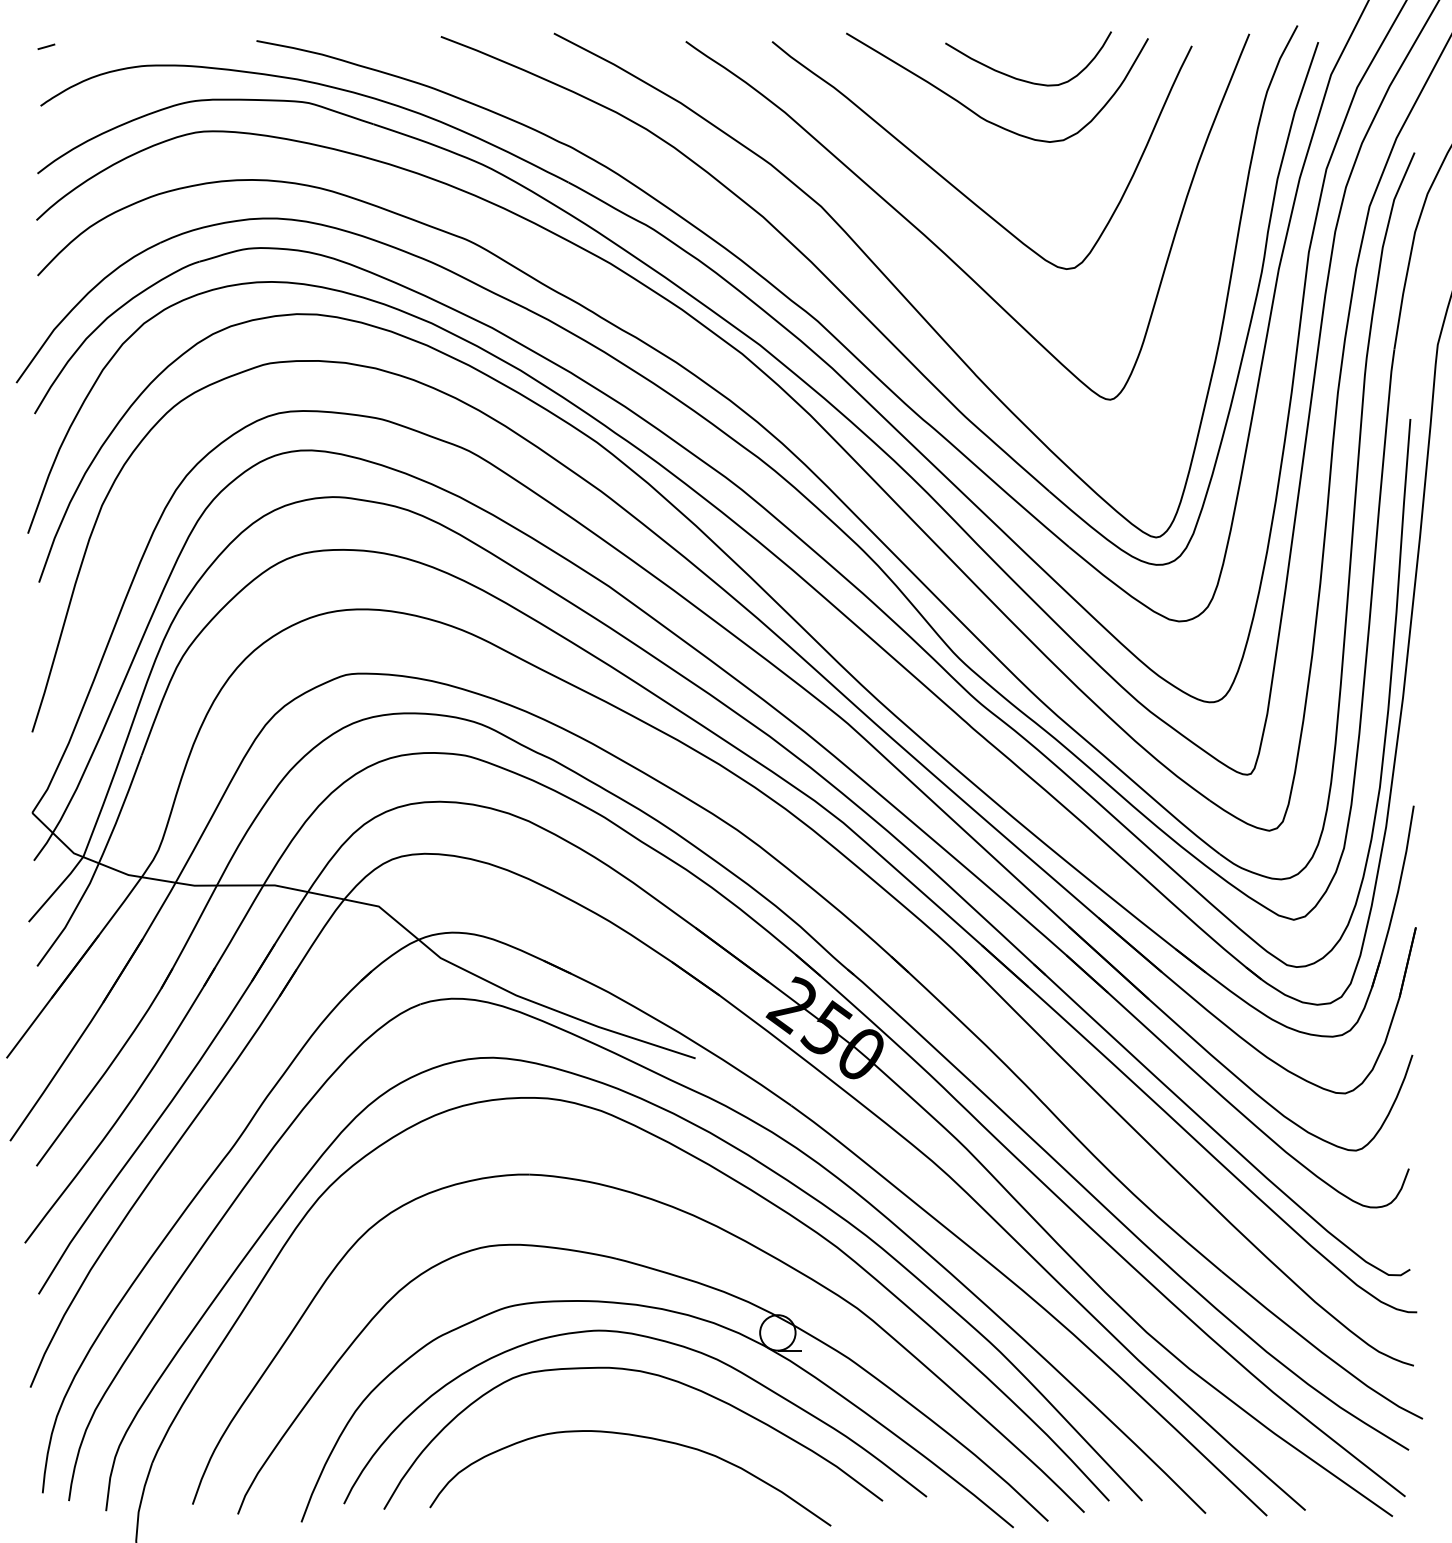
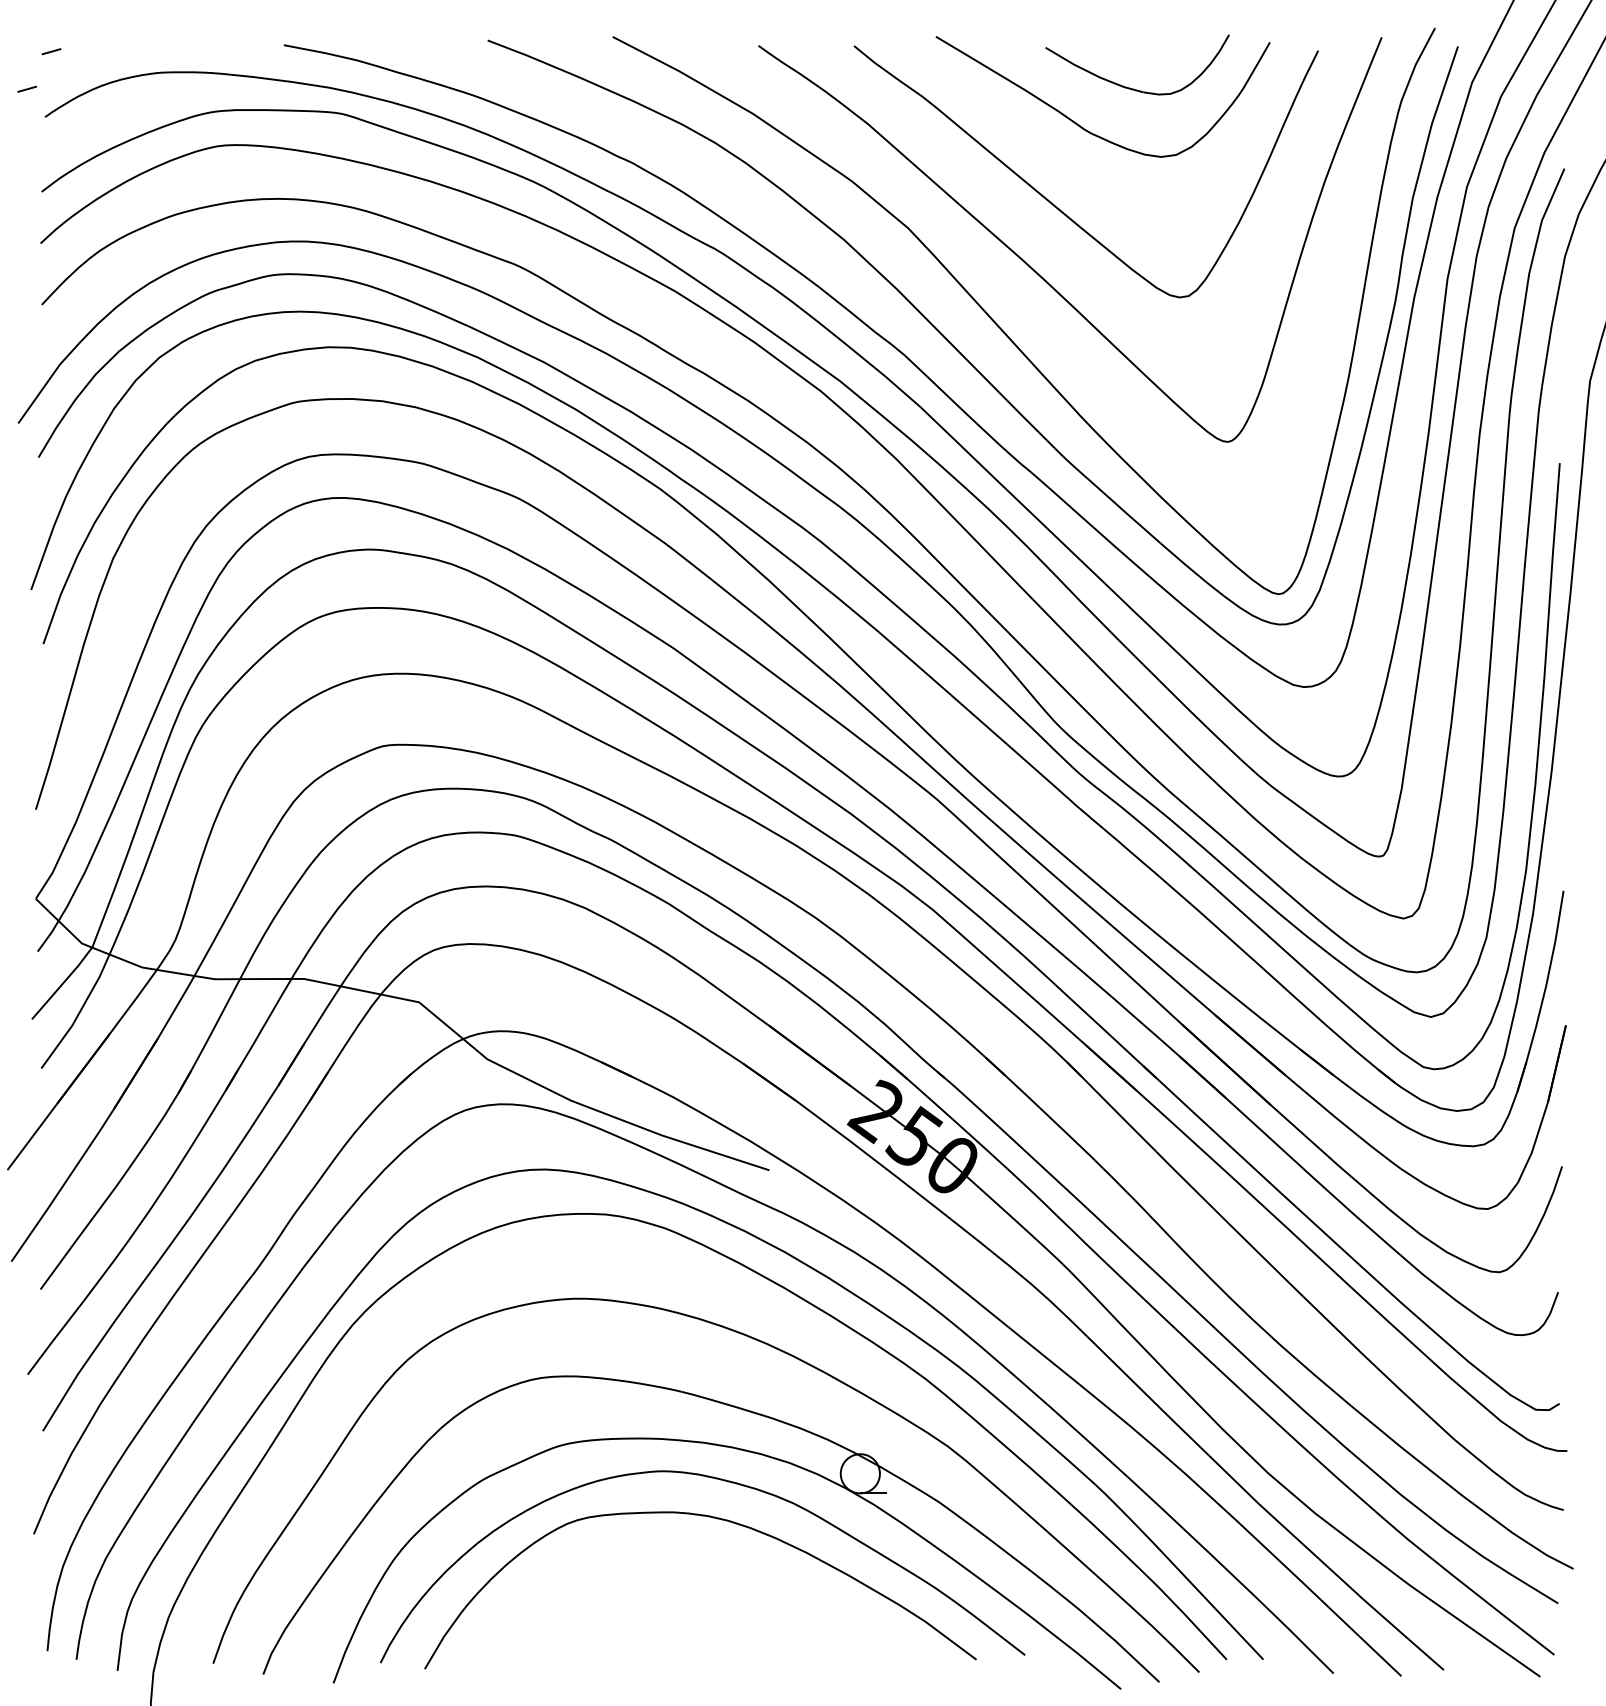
line: (24, 80) -> (27, 88), added
curve: (639, 1437) -> (707, 1589), removed

